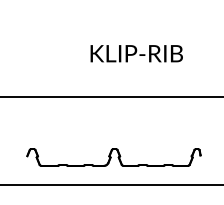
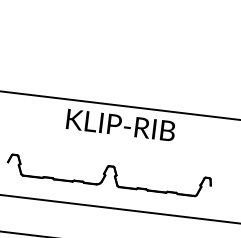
text: (136, 53) -> (120, 125), moved

